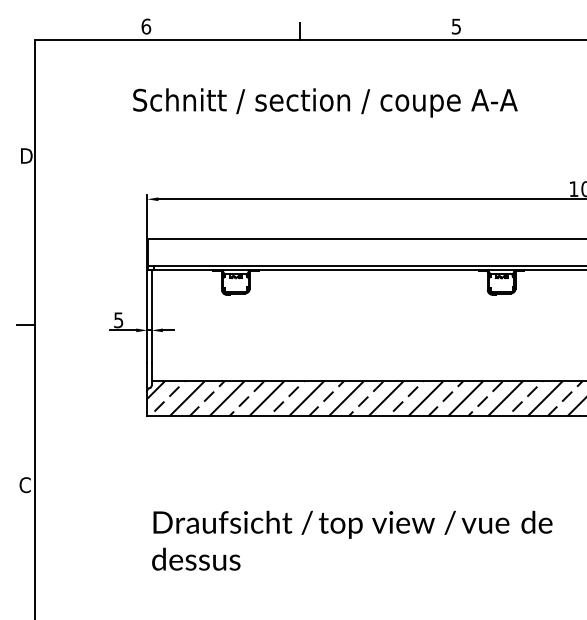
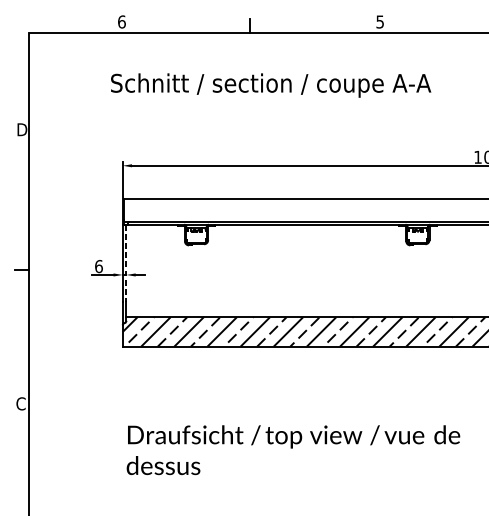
line: (151, 316) -> (126, 263), solid -> dashed
text: (118, 320) -> (98, 266), 5 -> 6

